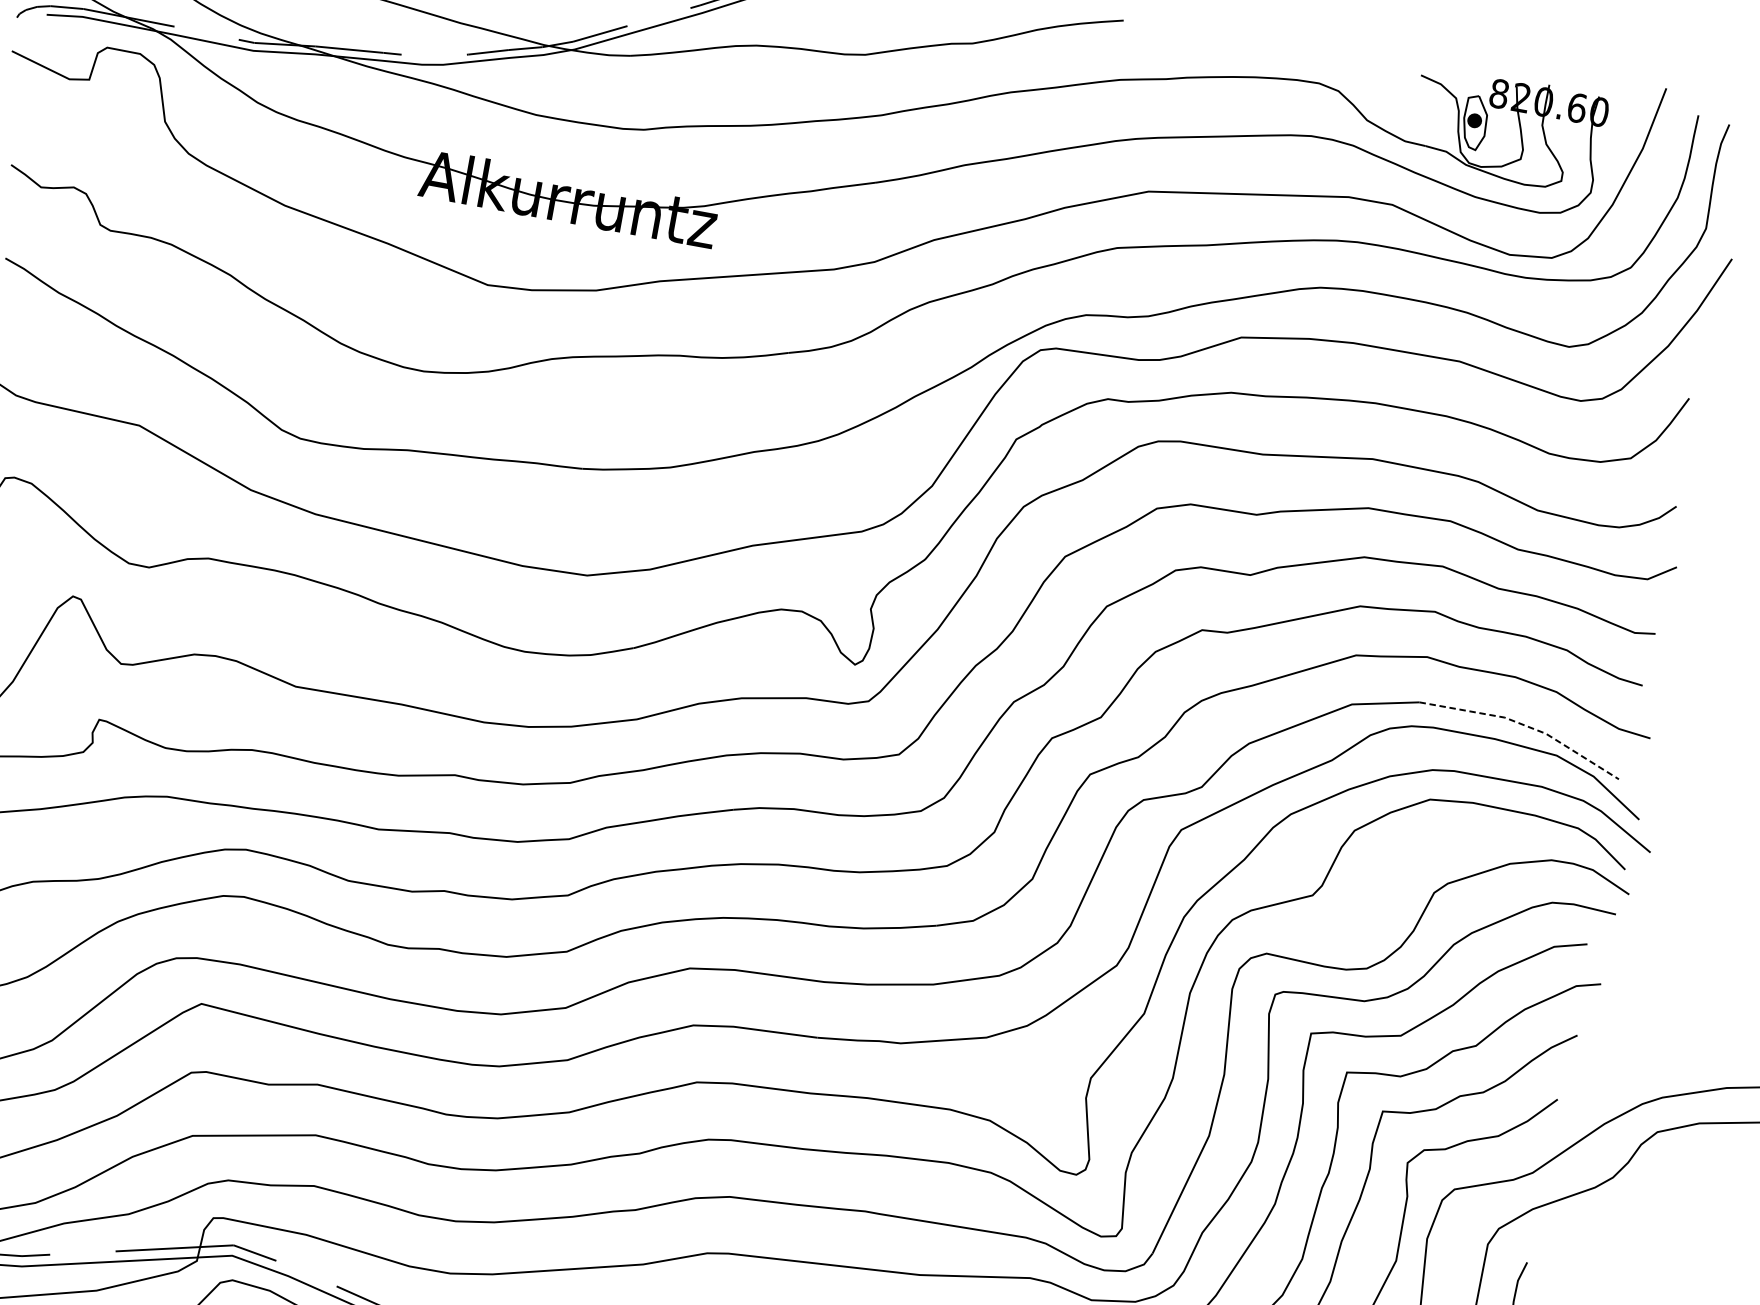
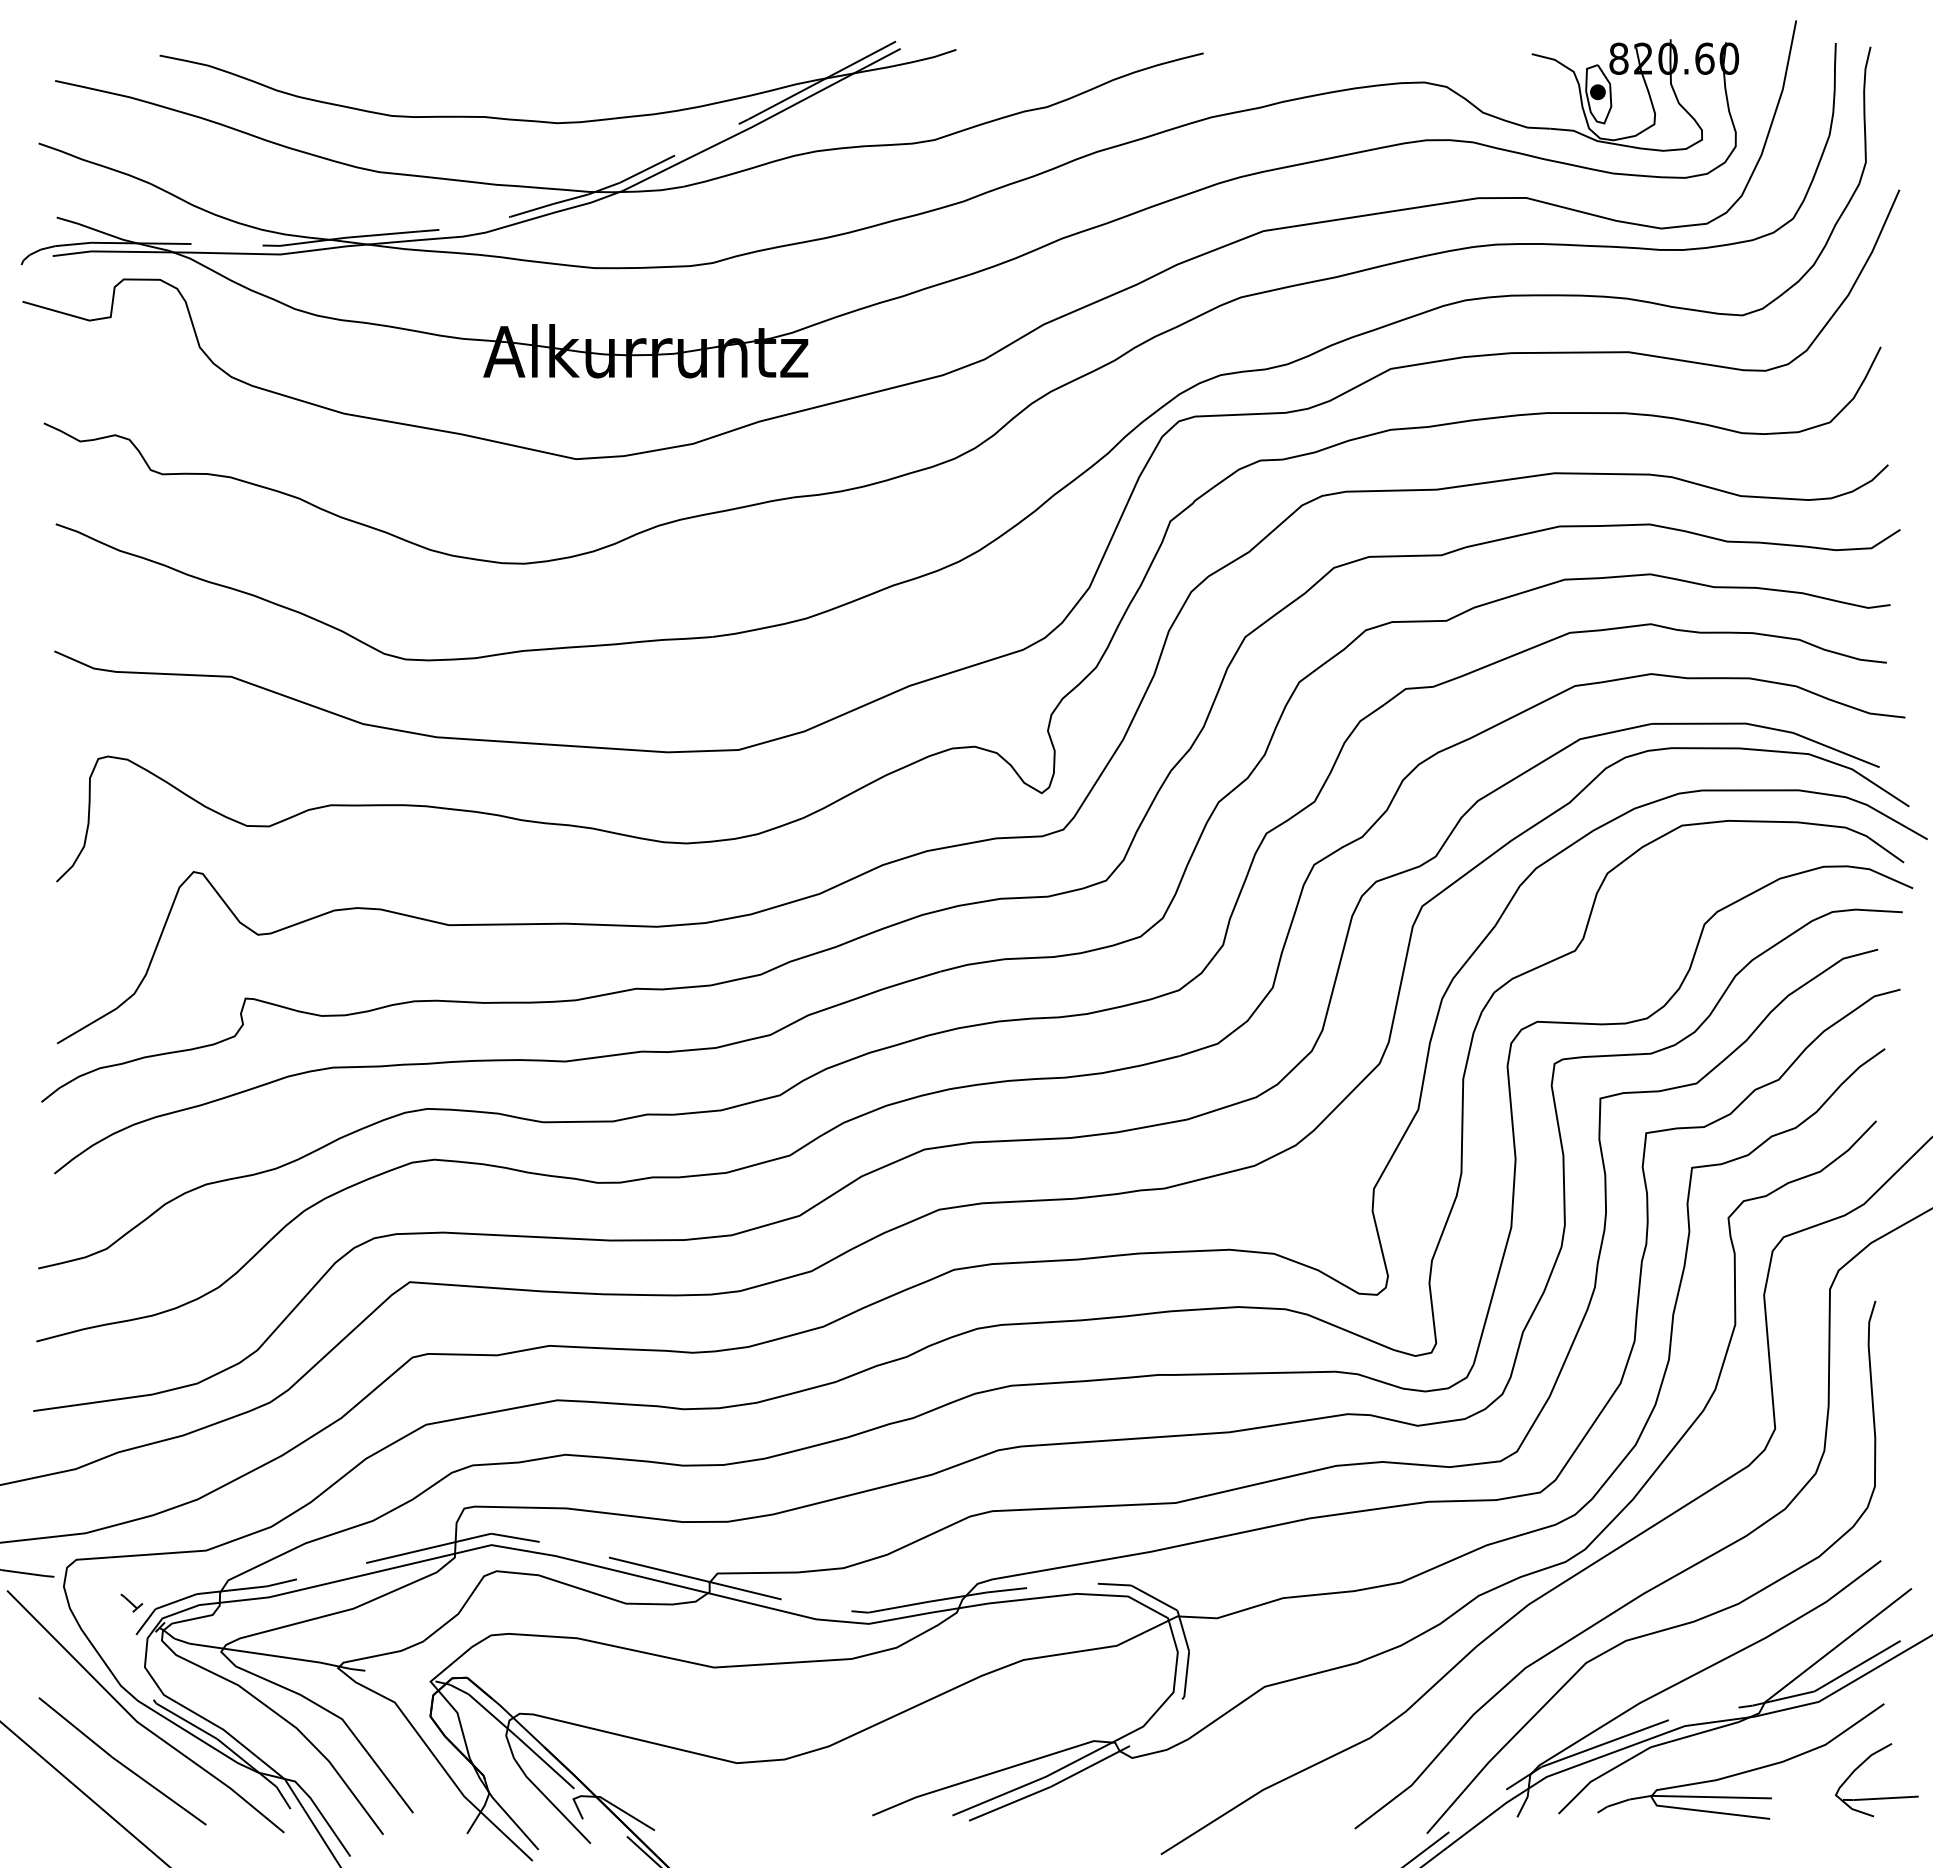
line: (1525, 725) -> (1769, 728), dashed -> solid

